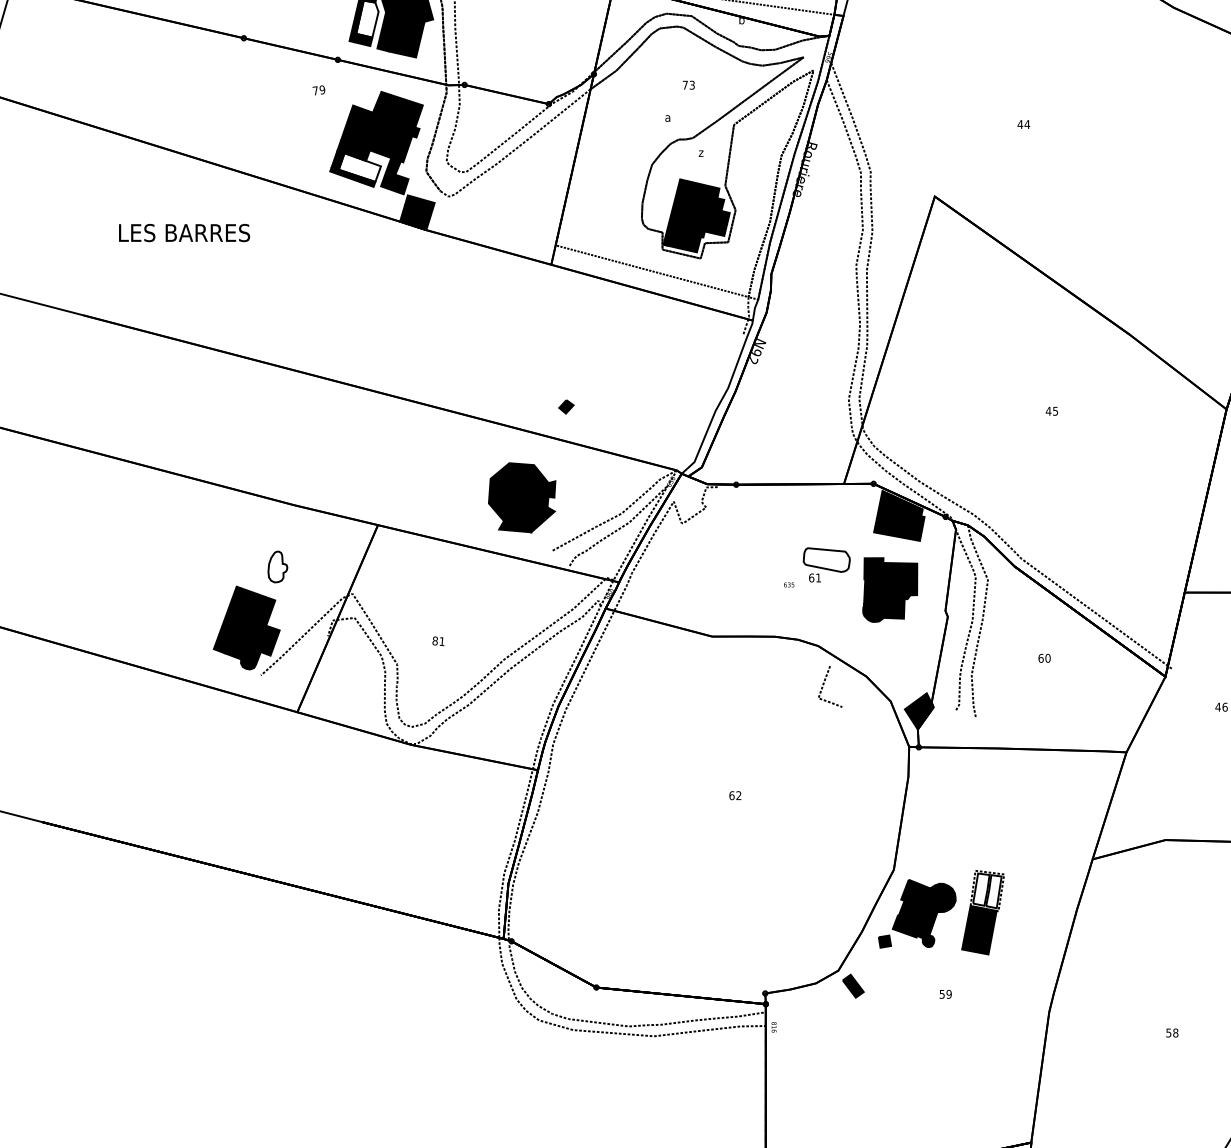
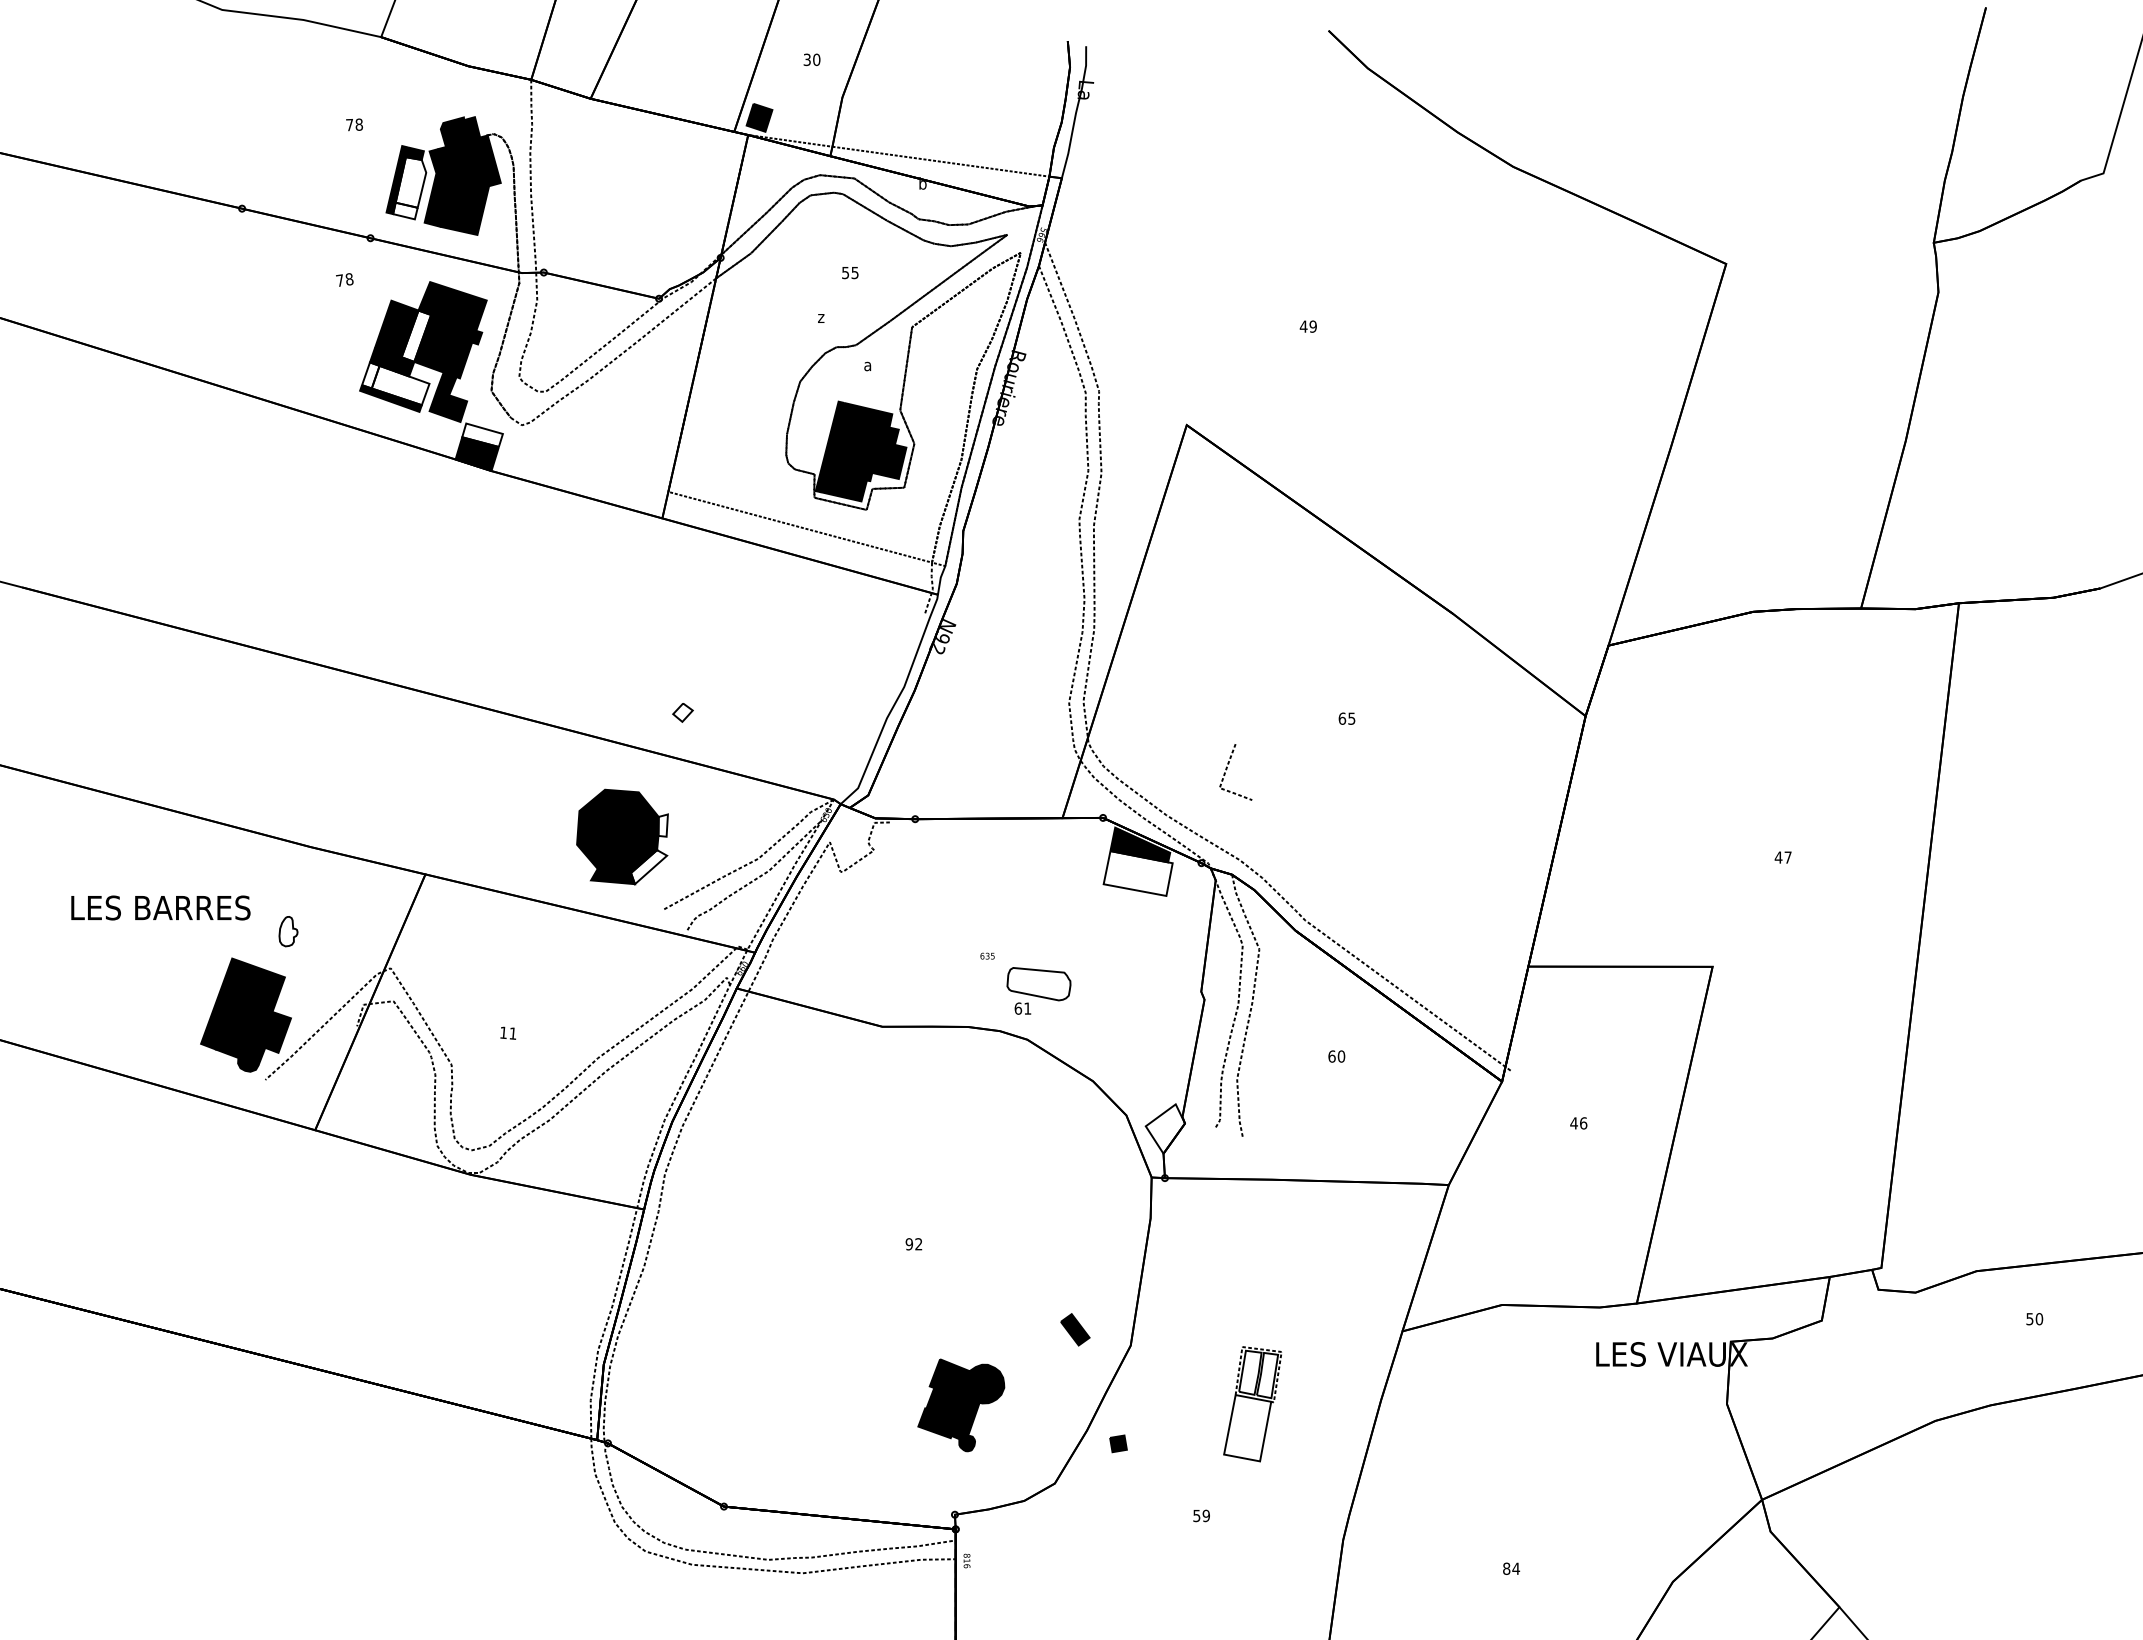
fill: (363, 39) -> (405, 210), removed
text: (688, 84) -> (850, 272), 73 -> 55
text: (322, 90) -> (349, 279), 79 -> 78
text: (667, 118) -> (821, 318), a -> z
text: (1027, 124) -> (1313, 326), 44 -> 49
fill: (371, 130) -> (416, 335), removed
text: (701, 153) -> (867, 366), z -> a
fill: (337, 160) -> (370, 375), removed
fill: (419, 203) -> (482, 434), removed
text: (184, 232) -> (160, 907), moved
fill: (566, 406) -> (682, 712), removed
text: (1048, 411) -> (1342, 718), 45 -> 65
fill: (551, 489) -> (662, 825), removed
fill: (541, 520) -> (649, 867), removed
fill: (898, 524) -> (1137, 873), removed
part: (826, 564) -> (1038, 990), moved
part: (277, 566) -> (288, 931), size x0.7
part: (890, 589) -> (1125, 962), removed
text: (435, 640) -> (503, 1032), 81 -> 11
line: (824, 684) -> (1227, 769), moved
fill: (919, 710) -> (1165, 1128), removed
text: (732, 795) -> (909, 1244), 62 -> 92
part: (924, 913) -> (961, 1405), moved
fill: (979, 930) -> (1247, 1428), removed
part: (853, 986) -> (1075, 1329), moved
text: (1172, 1032) -> (1511, 1568), 58 -> 84

